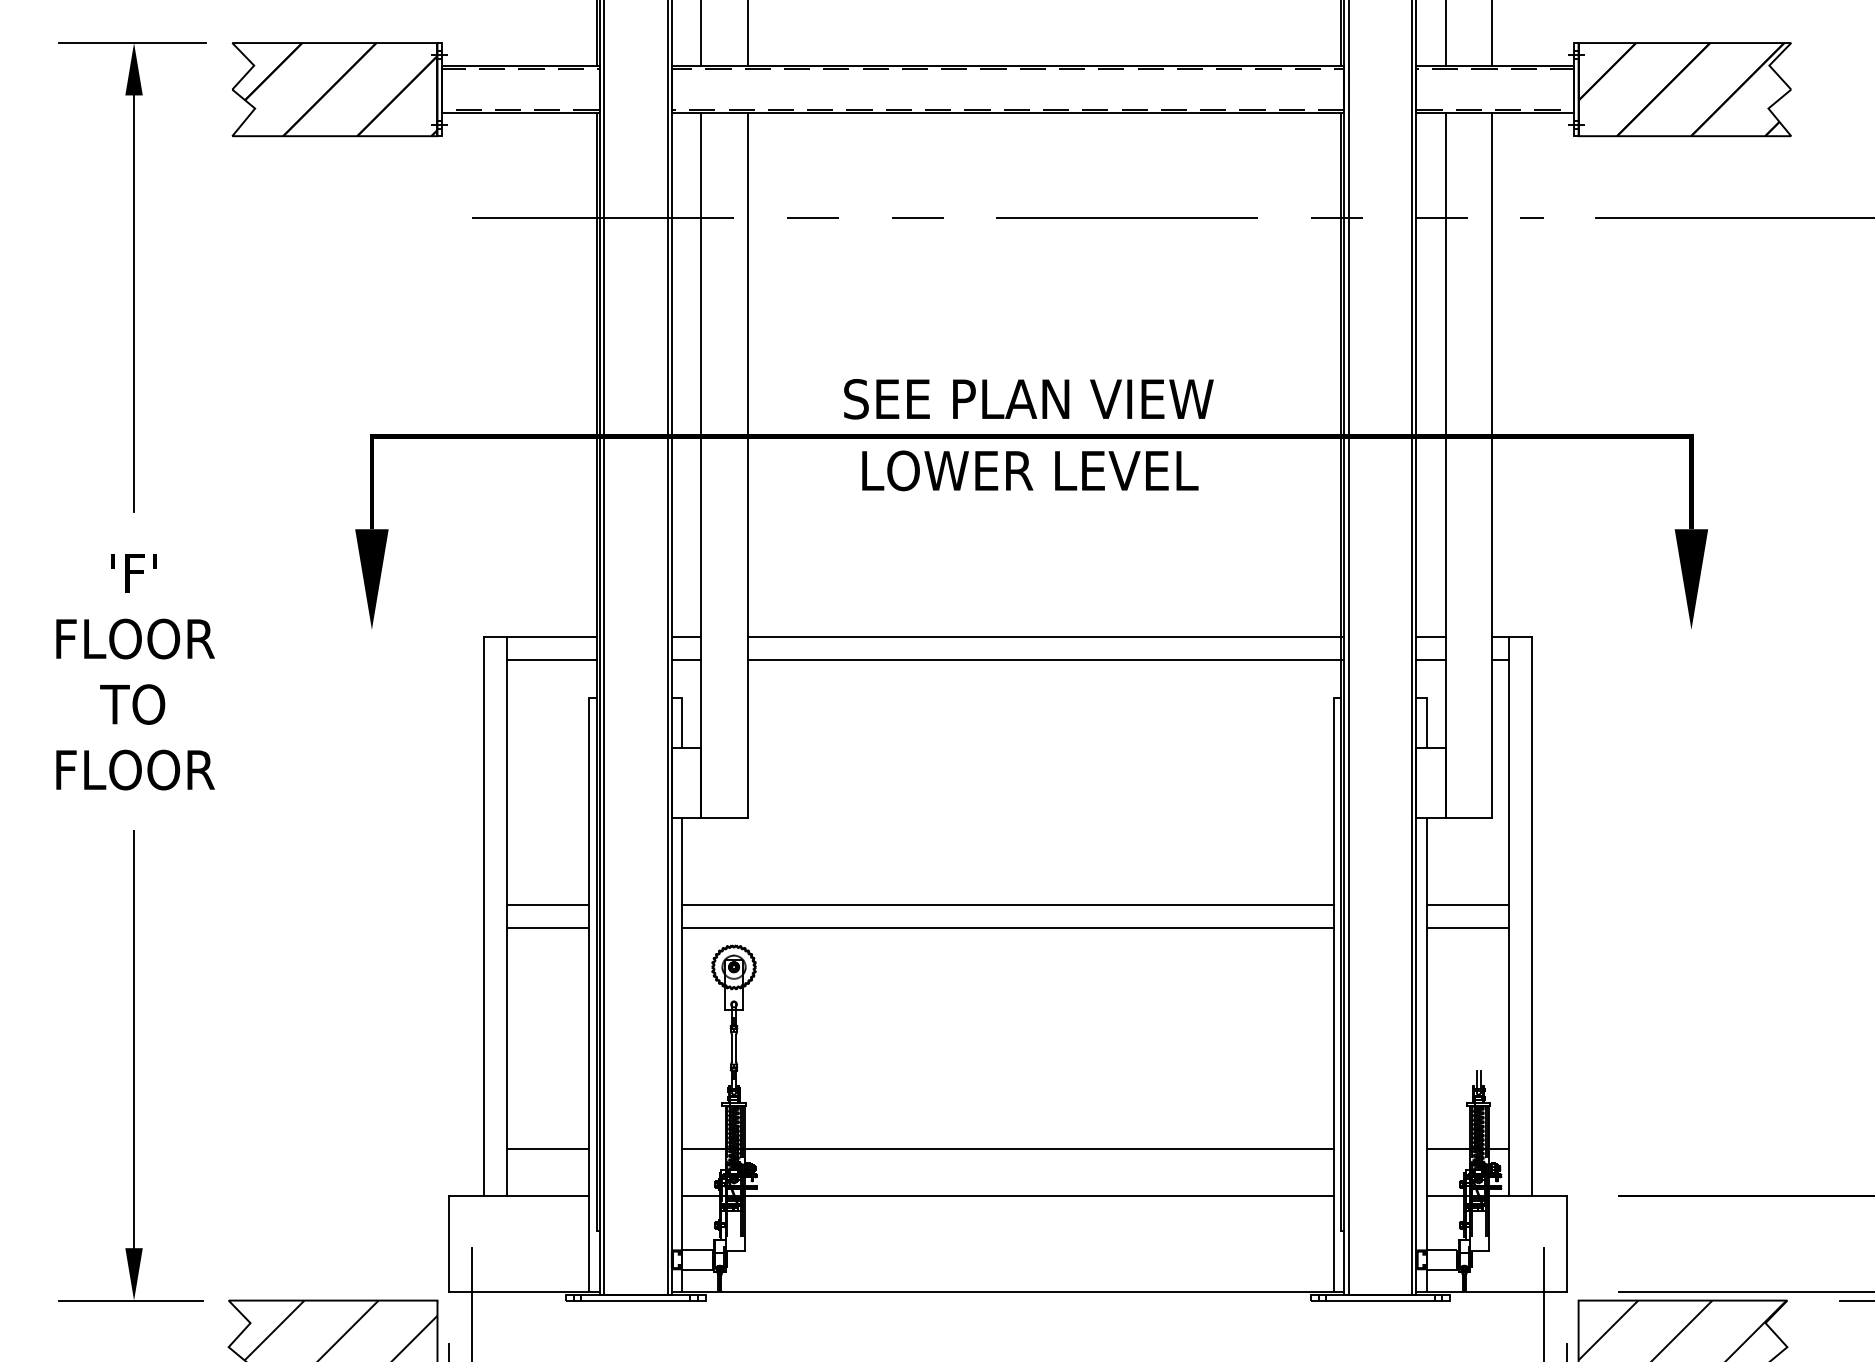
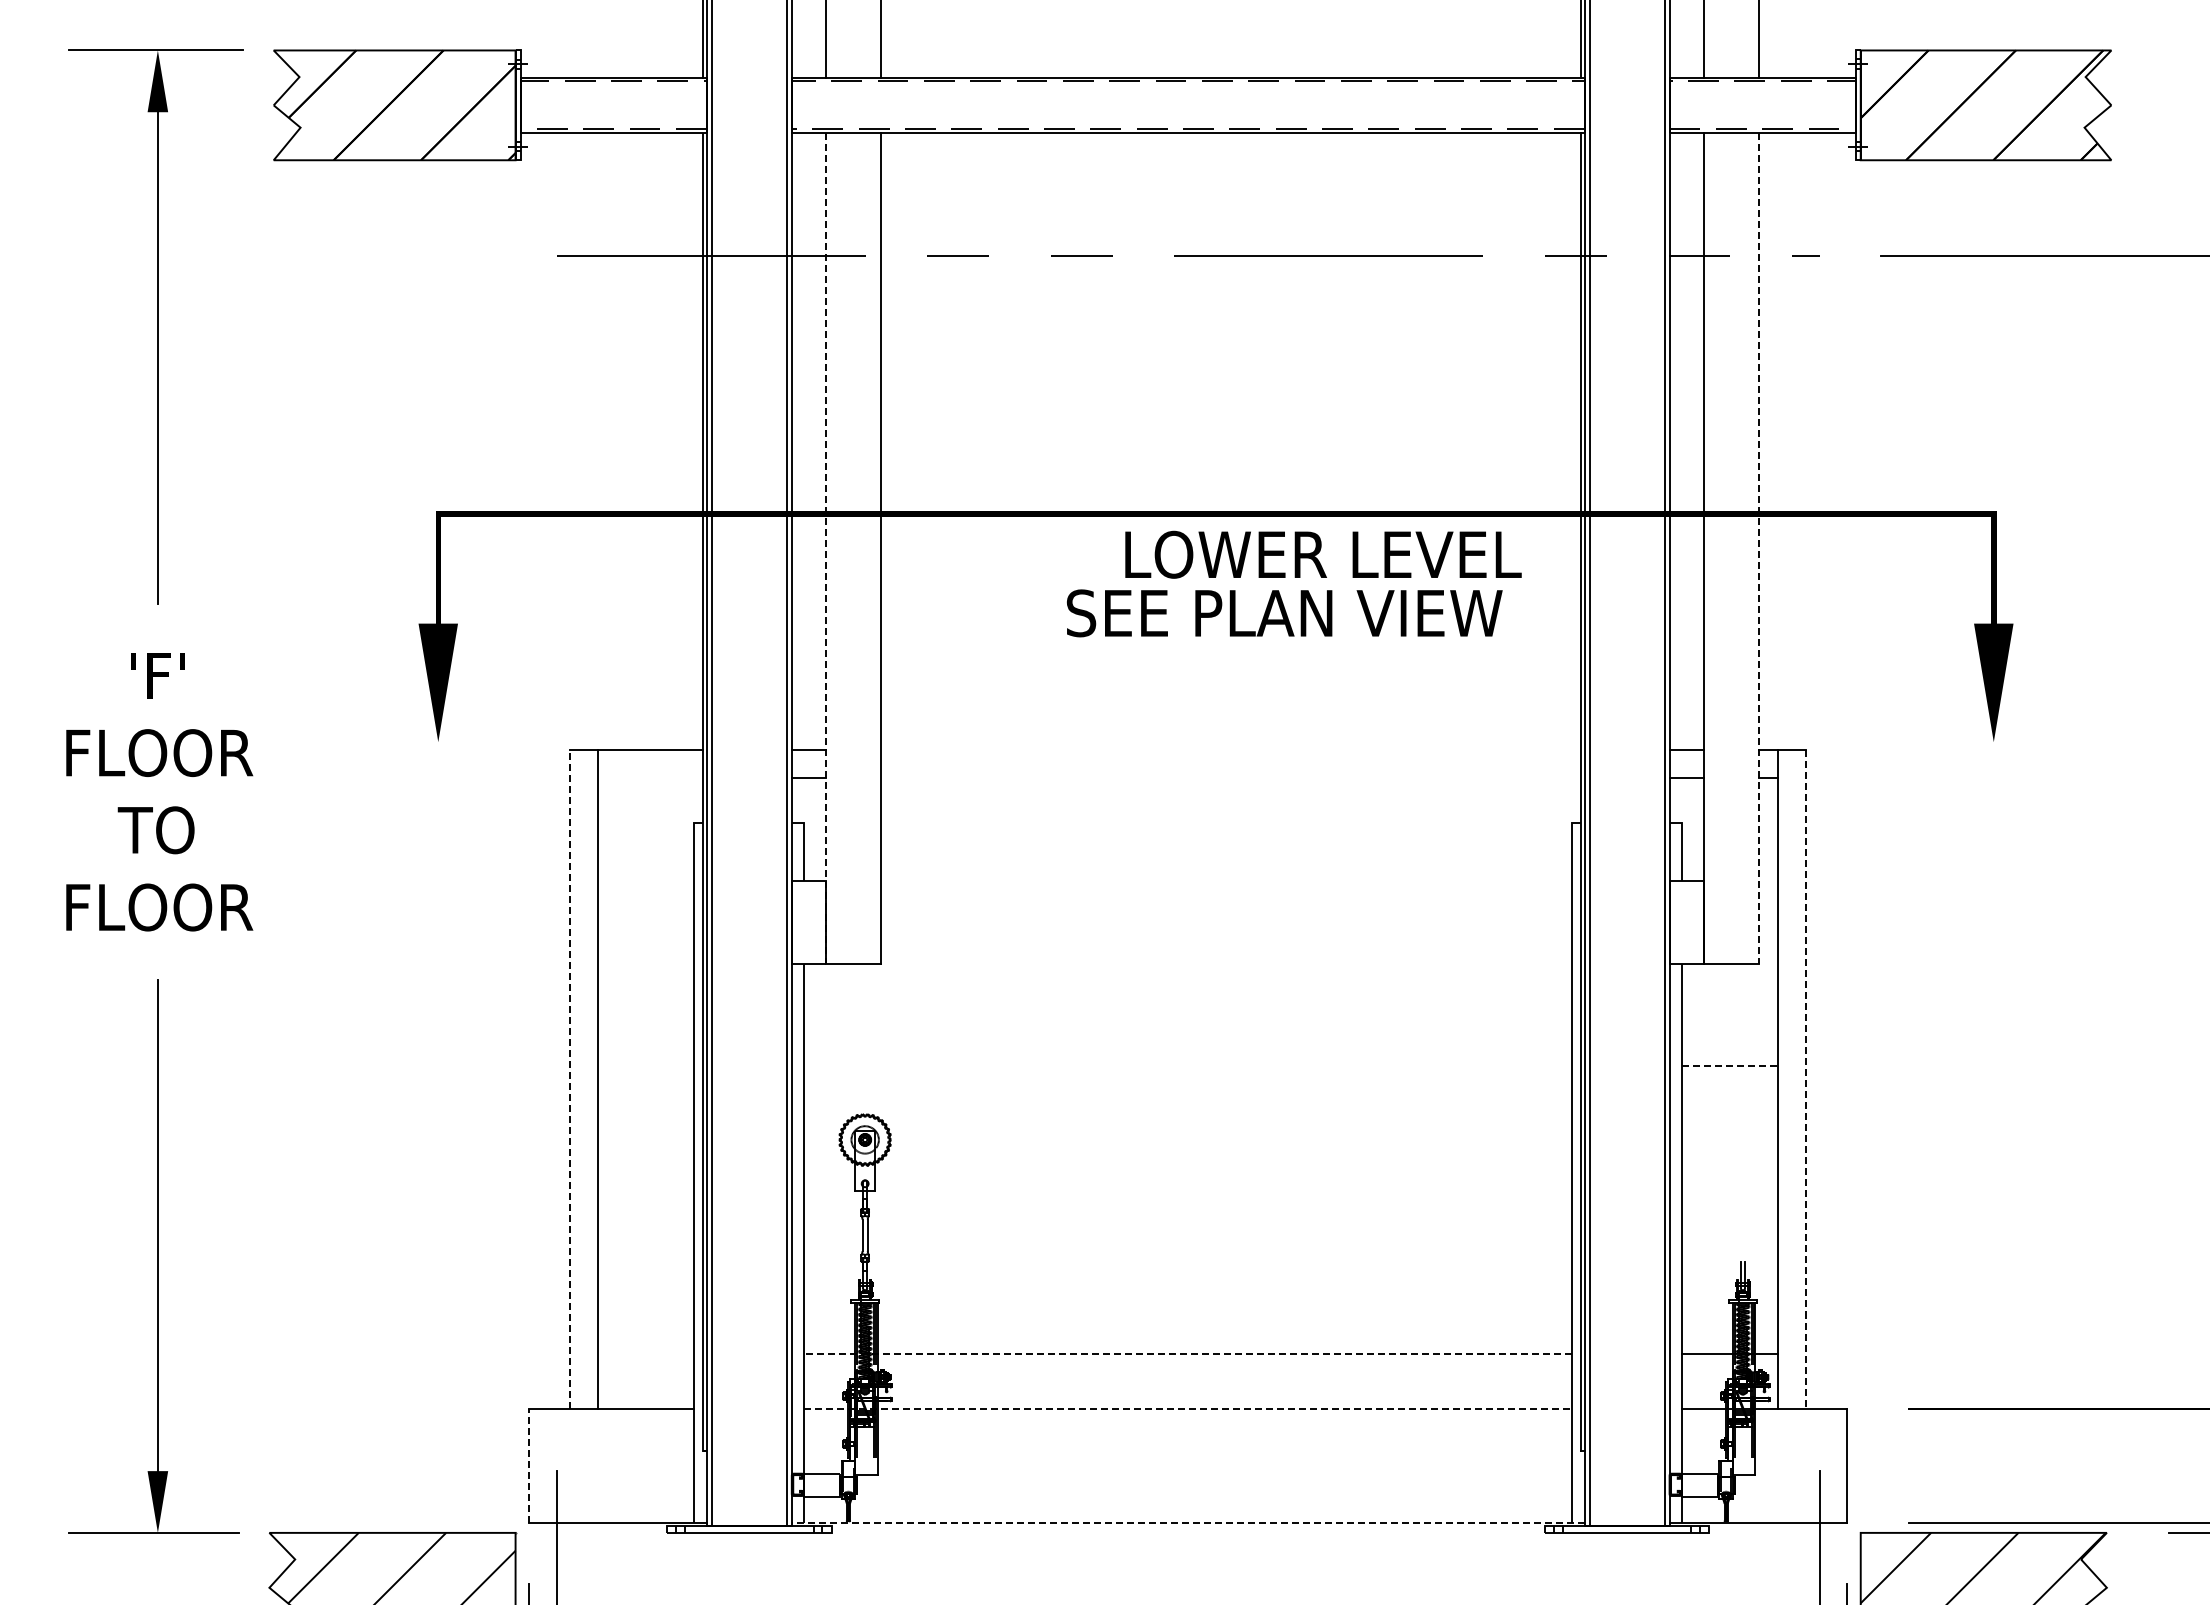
text: (1028, 399) -> (1284, 613), moved
line: (701, 465) -> (826, 548), solid -> dashed
line: (1491, 465) -> (1758, 548), solid -> dashed
text: (1030, 470) -> (1323, 554), moved
line: (1044, 636) -> (1231, 750), removed
line: (551, 659) -> (650, 777), removed
line: (1044, 659) -> (1231, 777), removed
line: (547, 904) -> (645, 1066), removed
line: (1008, 904) -> (1188, 1066), removed
line: (1468, 904) -> (1730, 1066), solid -> dashed
line: (484, 915) -> (570, 1079), solid -> dashed
line: (1531, 916) -> (1805, 1080), solid -> dashed
line: (547, 927) -> (645, 1093), removed
line: (1008, 927) -> (1188, 1093), removed
line: (1467, 927) -> (1729, 1093), removed
line: (547, 1149) -> (645, 1354), removed
line: (1008, 1149) -> (1188, 1354), solid -> dashed
line: (1008, 1195) -> (1188, 1409), solid -> dashed
line: (449, 1243) -> (529, 1465), solid -> dashed
line: (1007, 1291) -> (1187, 1522), solid -> dashed

